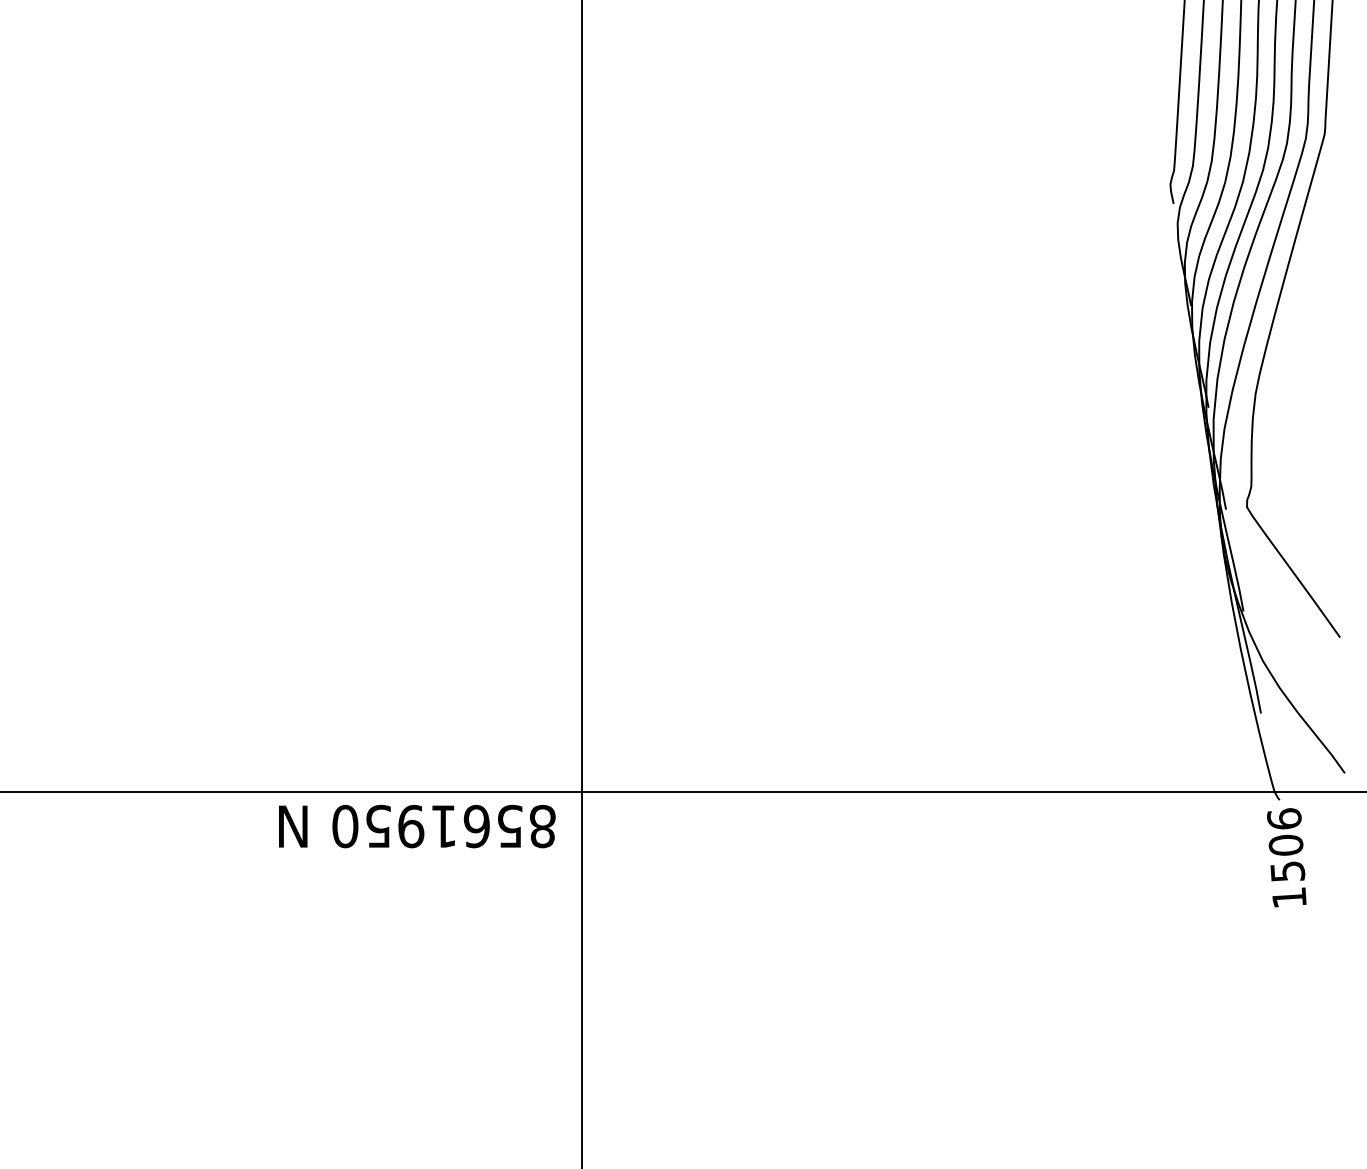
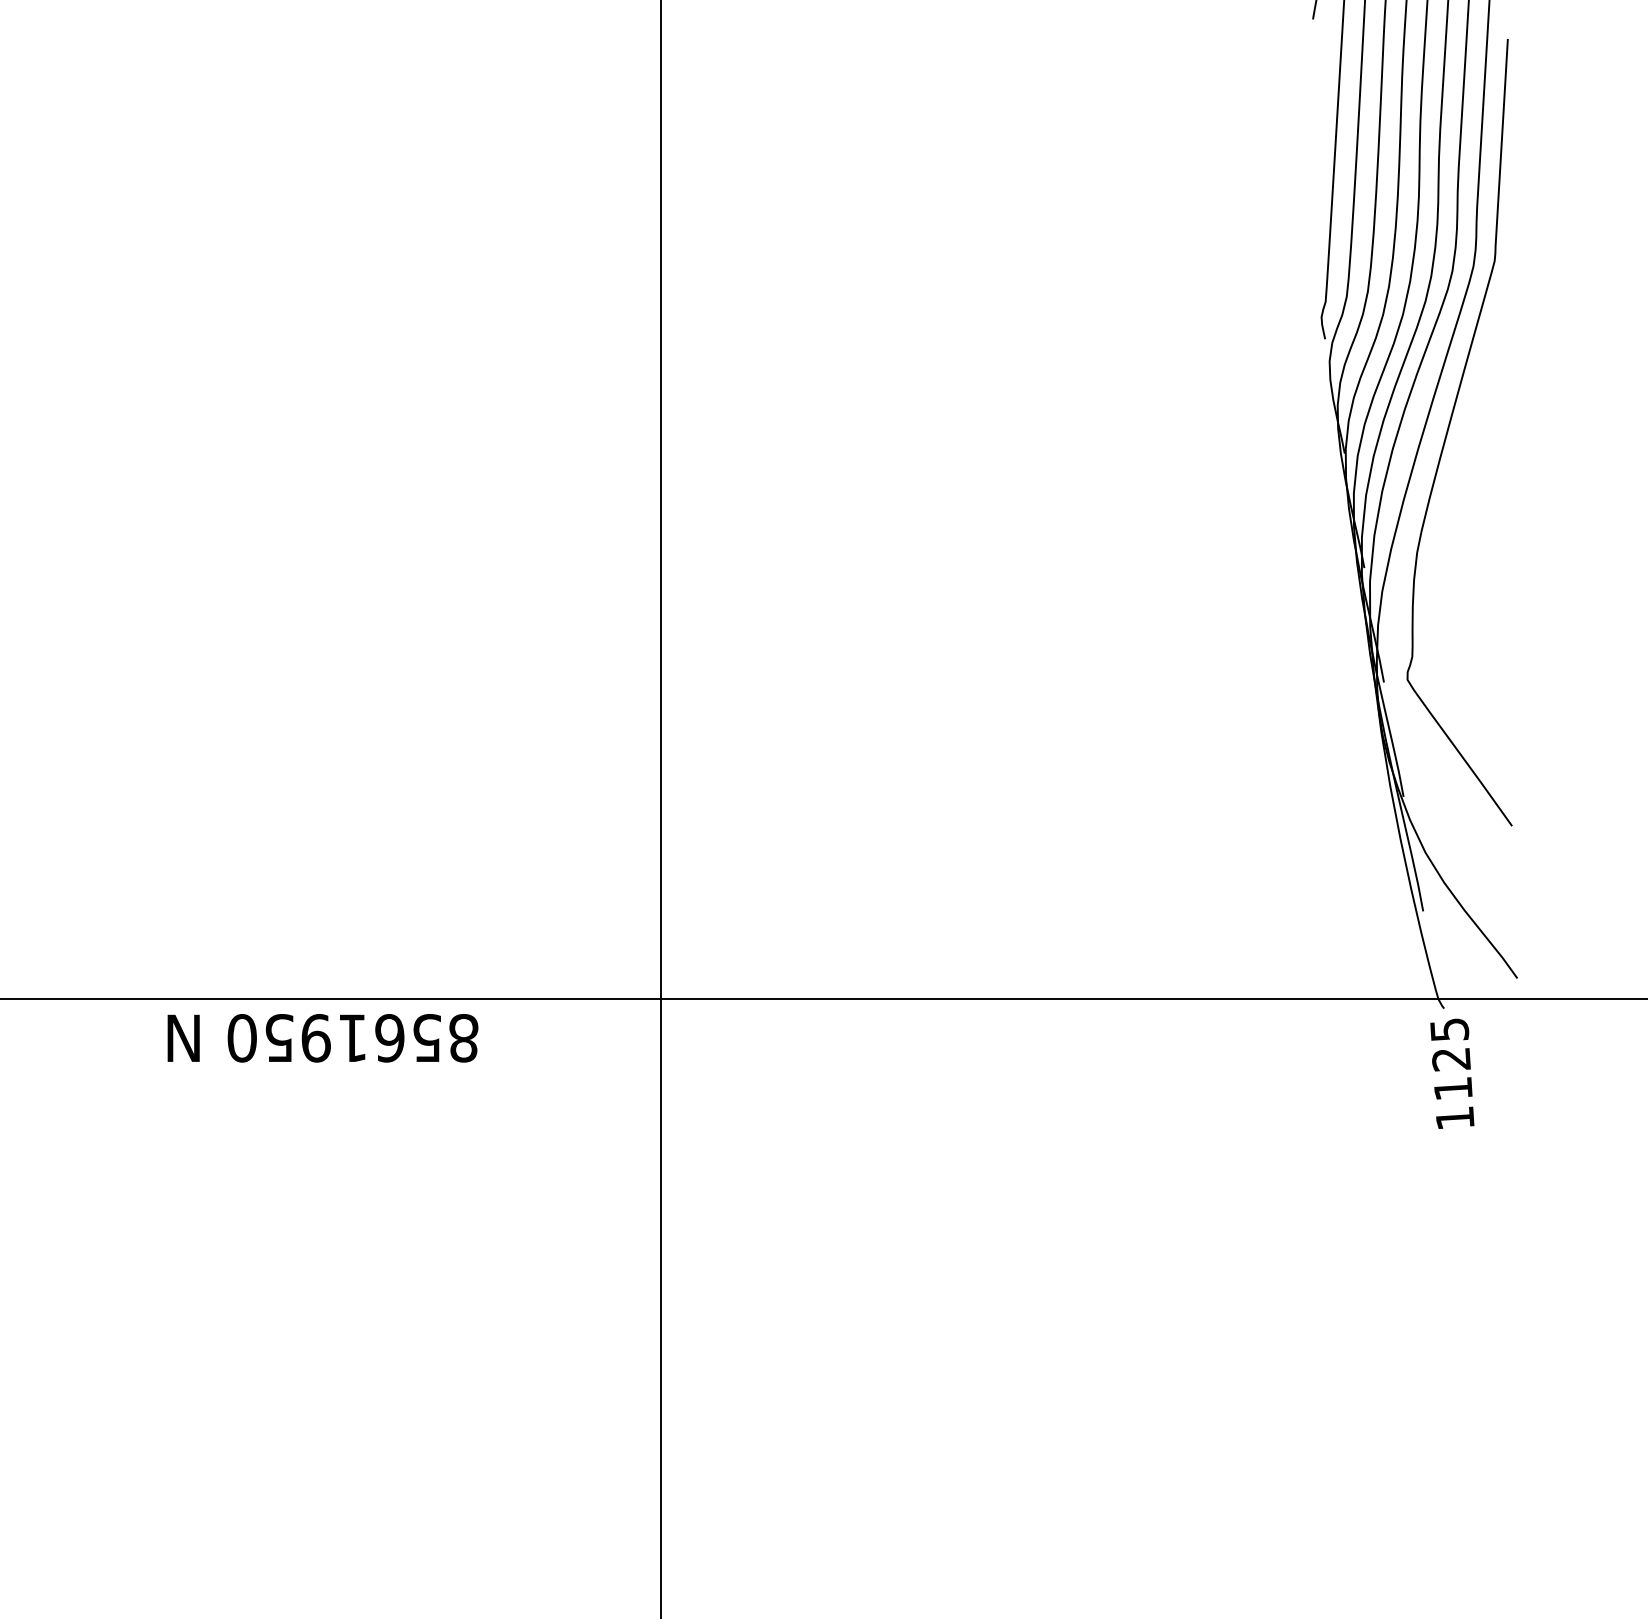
text: (416, 826) -> (322, 1038), moved
text: (1286, 844) -> (1451, 1058), 1506 -> 1125

